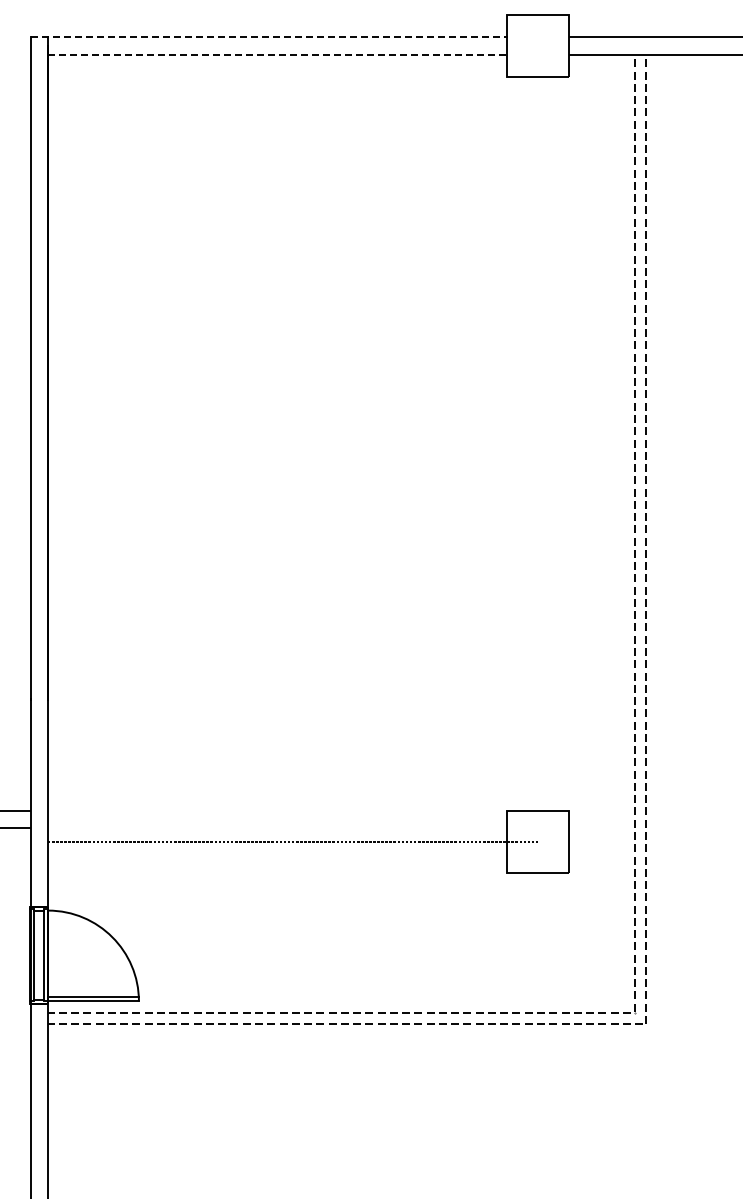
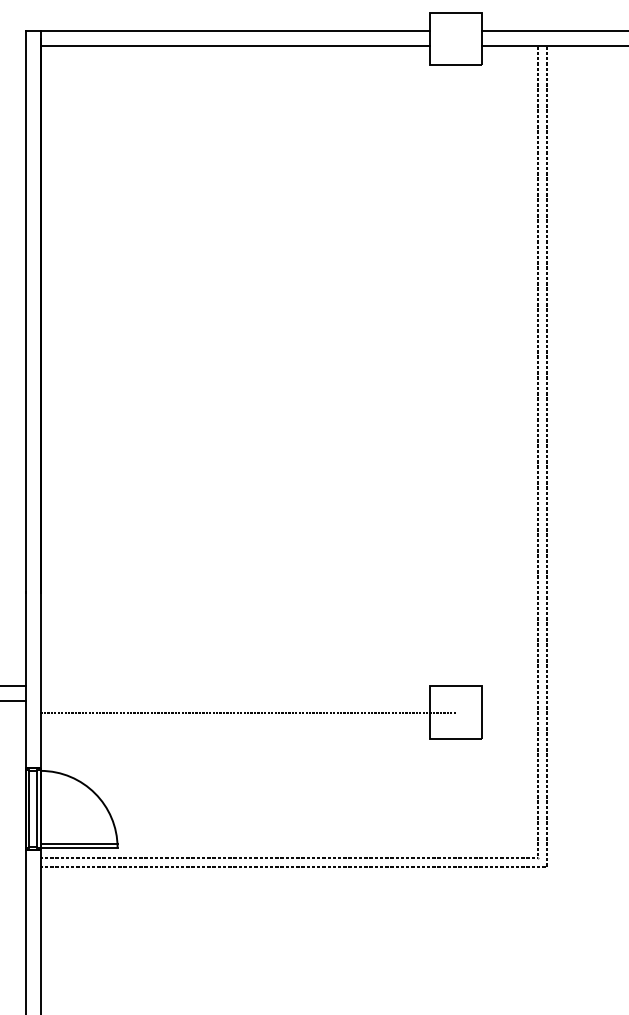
line: (269, 37) -> (228, 31), dashed -> solid
line: (278, 54) -> (235, 46), dashed -> solid

